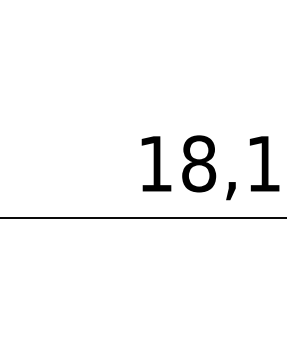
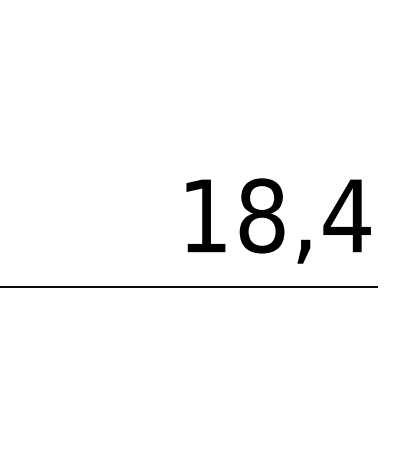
text: (263, 163) -> (346, 215), 18,1 -> 18,4

